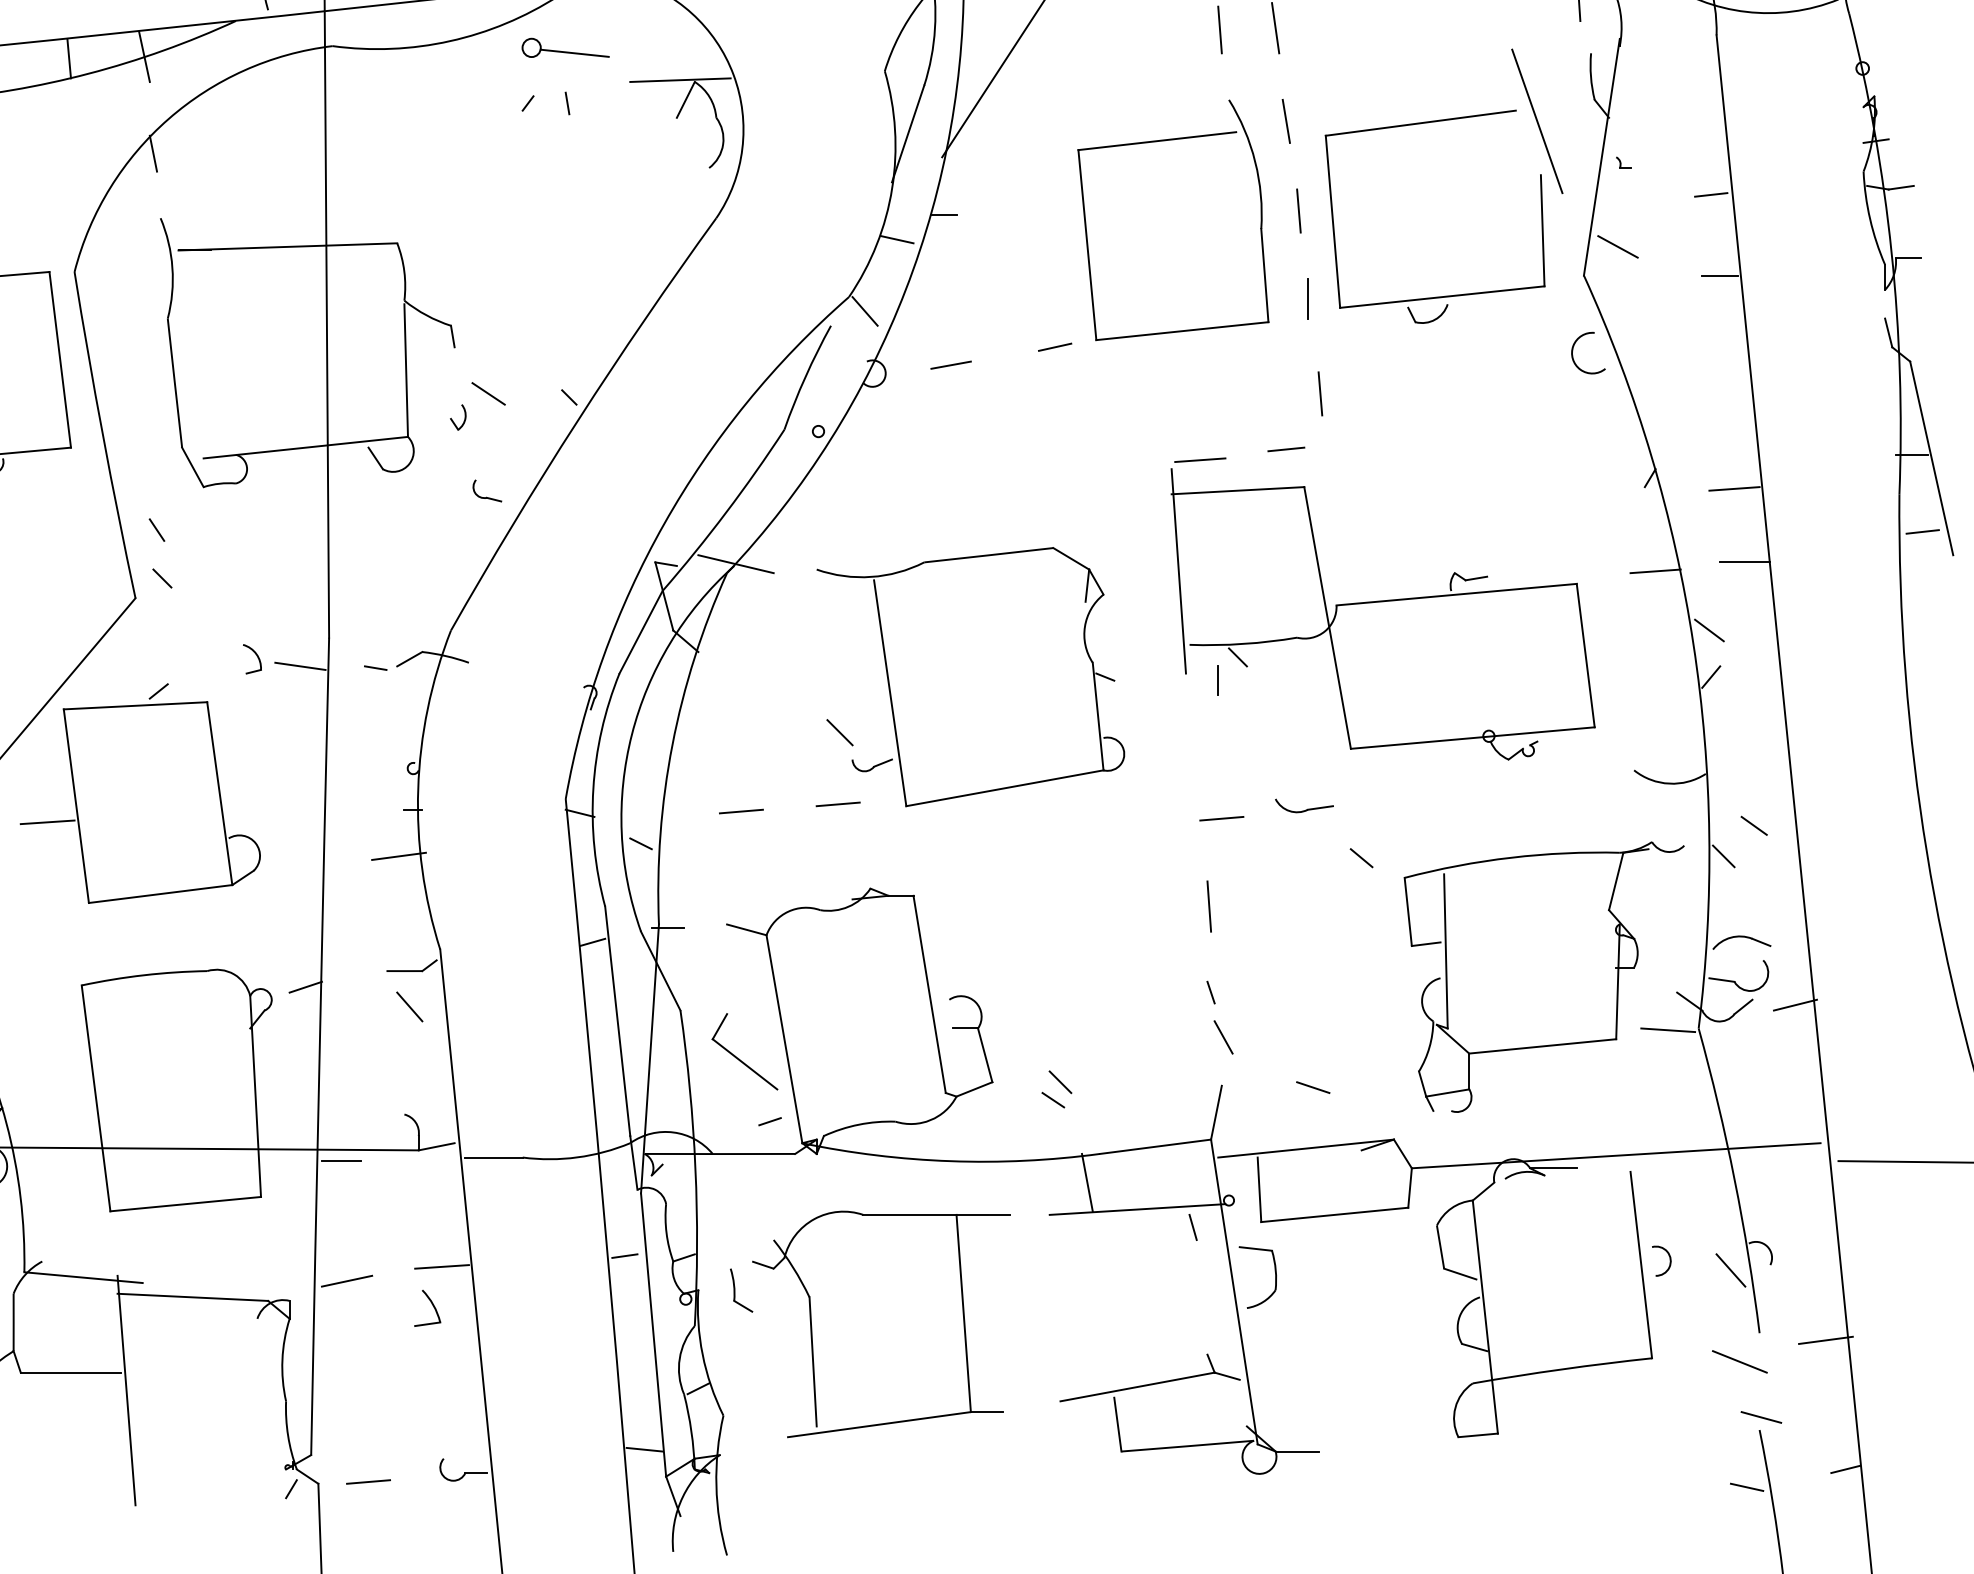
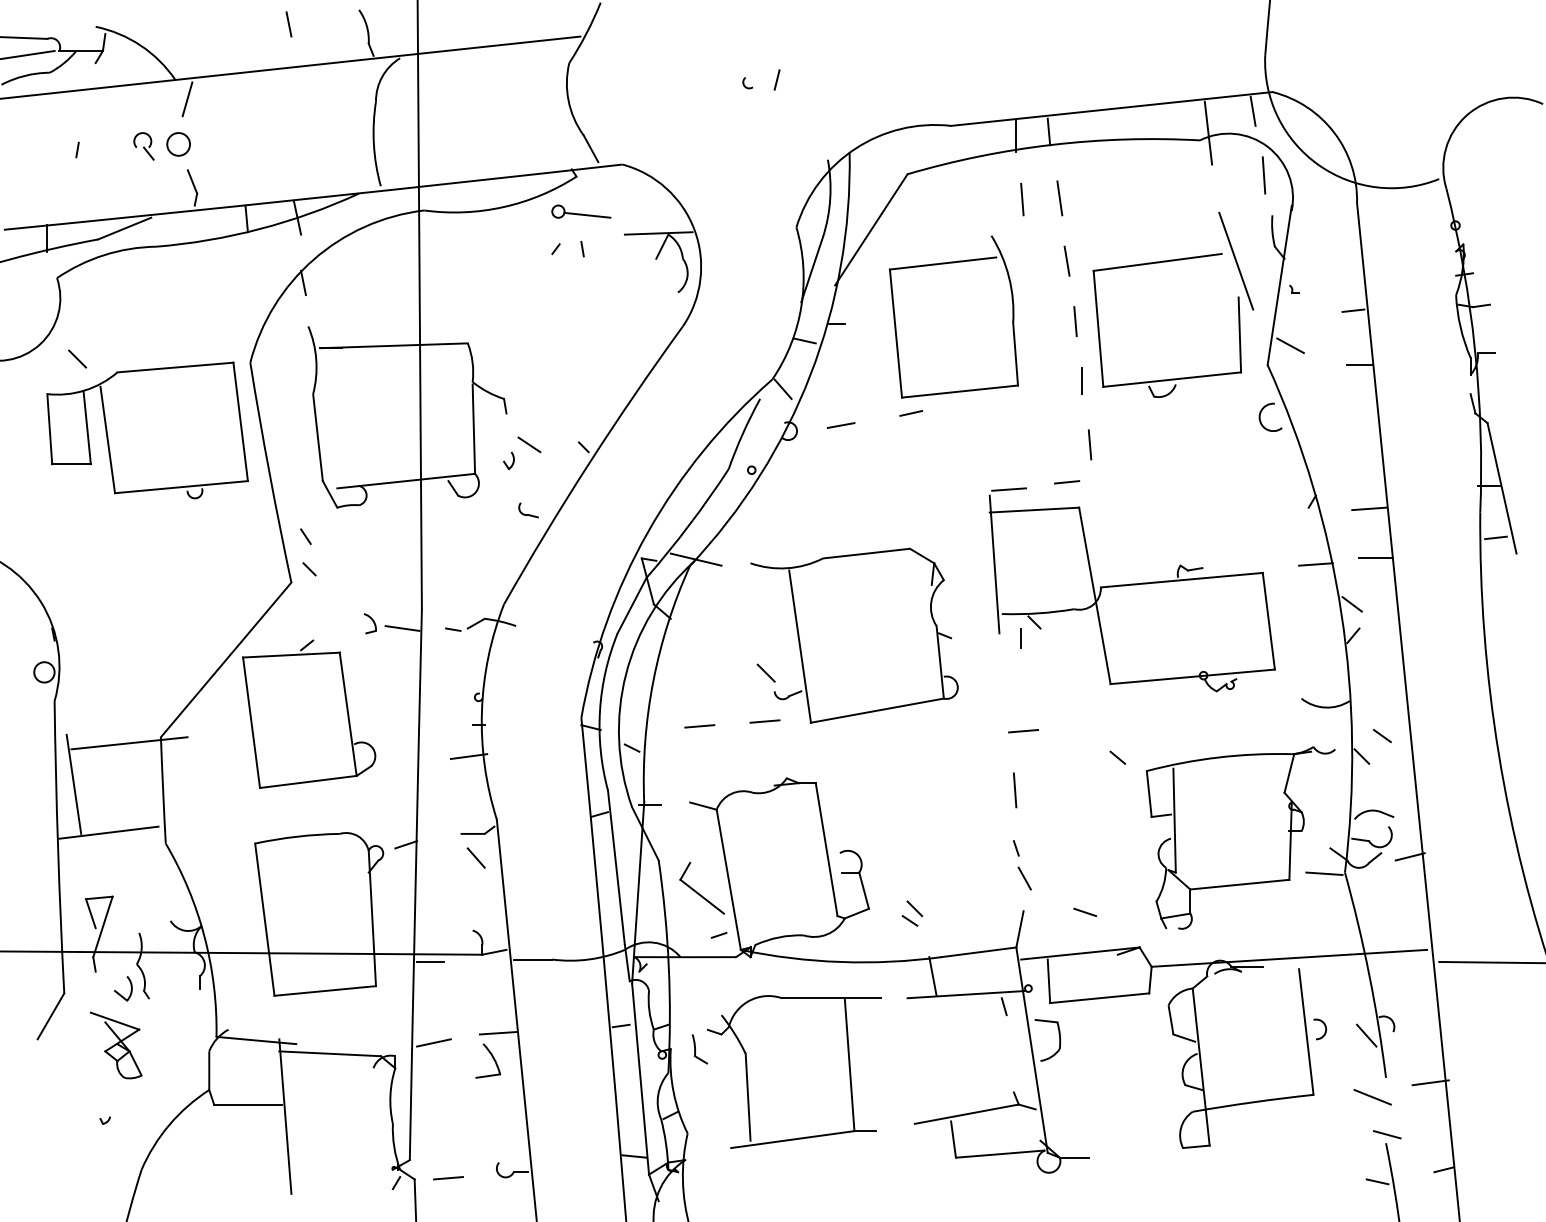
part: (1160, 142) -> (945, 264), moved
part: (1304, 805) -> (1079, 722), removed
line: (48, 822) -> (232, 733), removed
part: (427, 1308) -> (488, 1061), size x1.4

